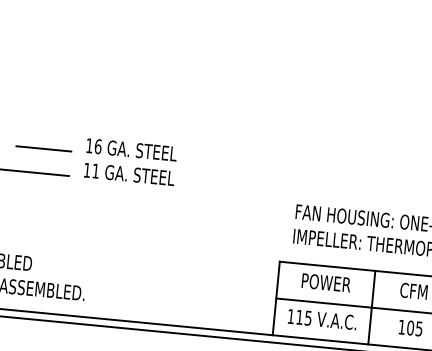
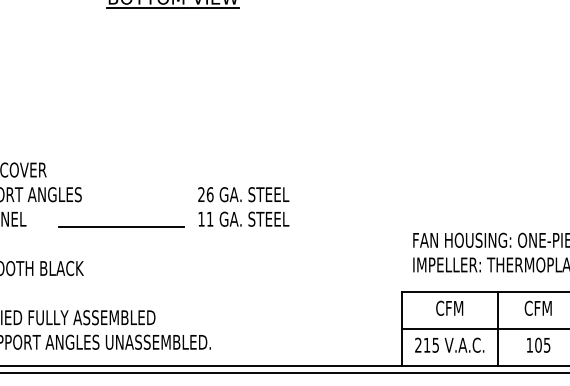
text: (89, 145) -> (201, 194), 16 -> 26
line: (43, 149) -> (155, 202), removed
text: (326, 282) -> (450, 307), POWER -> CFM
text: (291, 315) -> (418, 344), 115 -> 215

